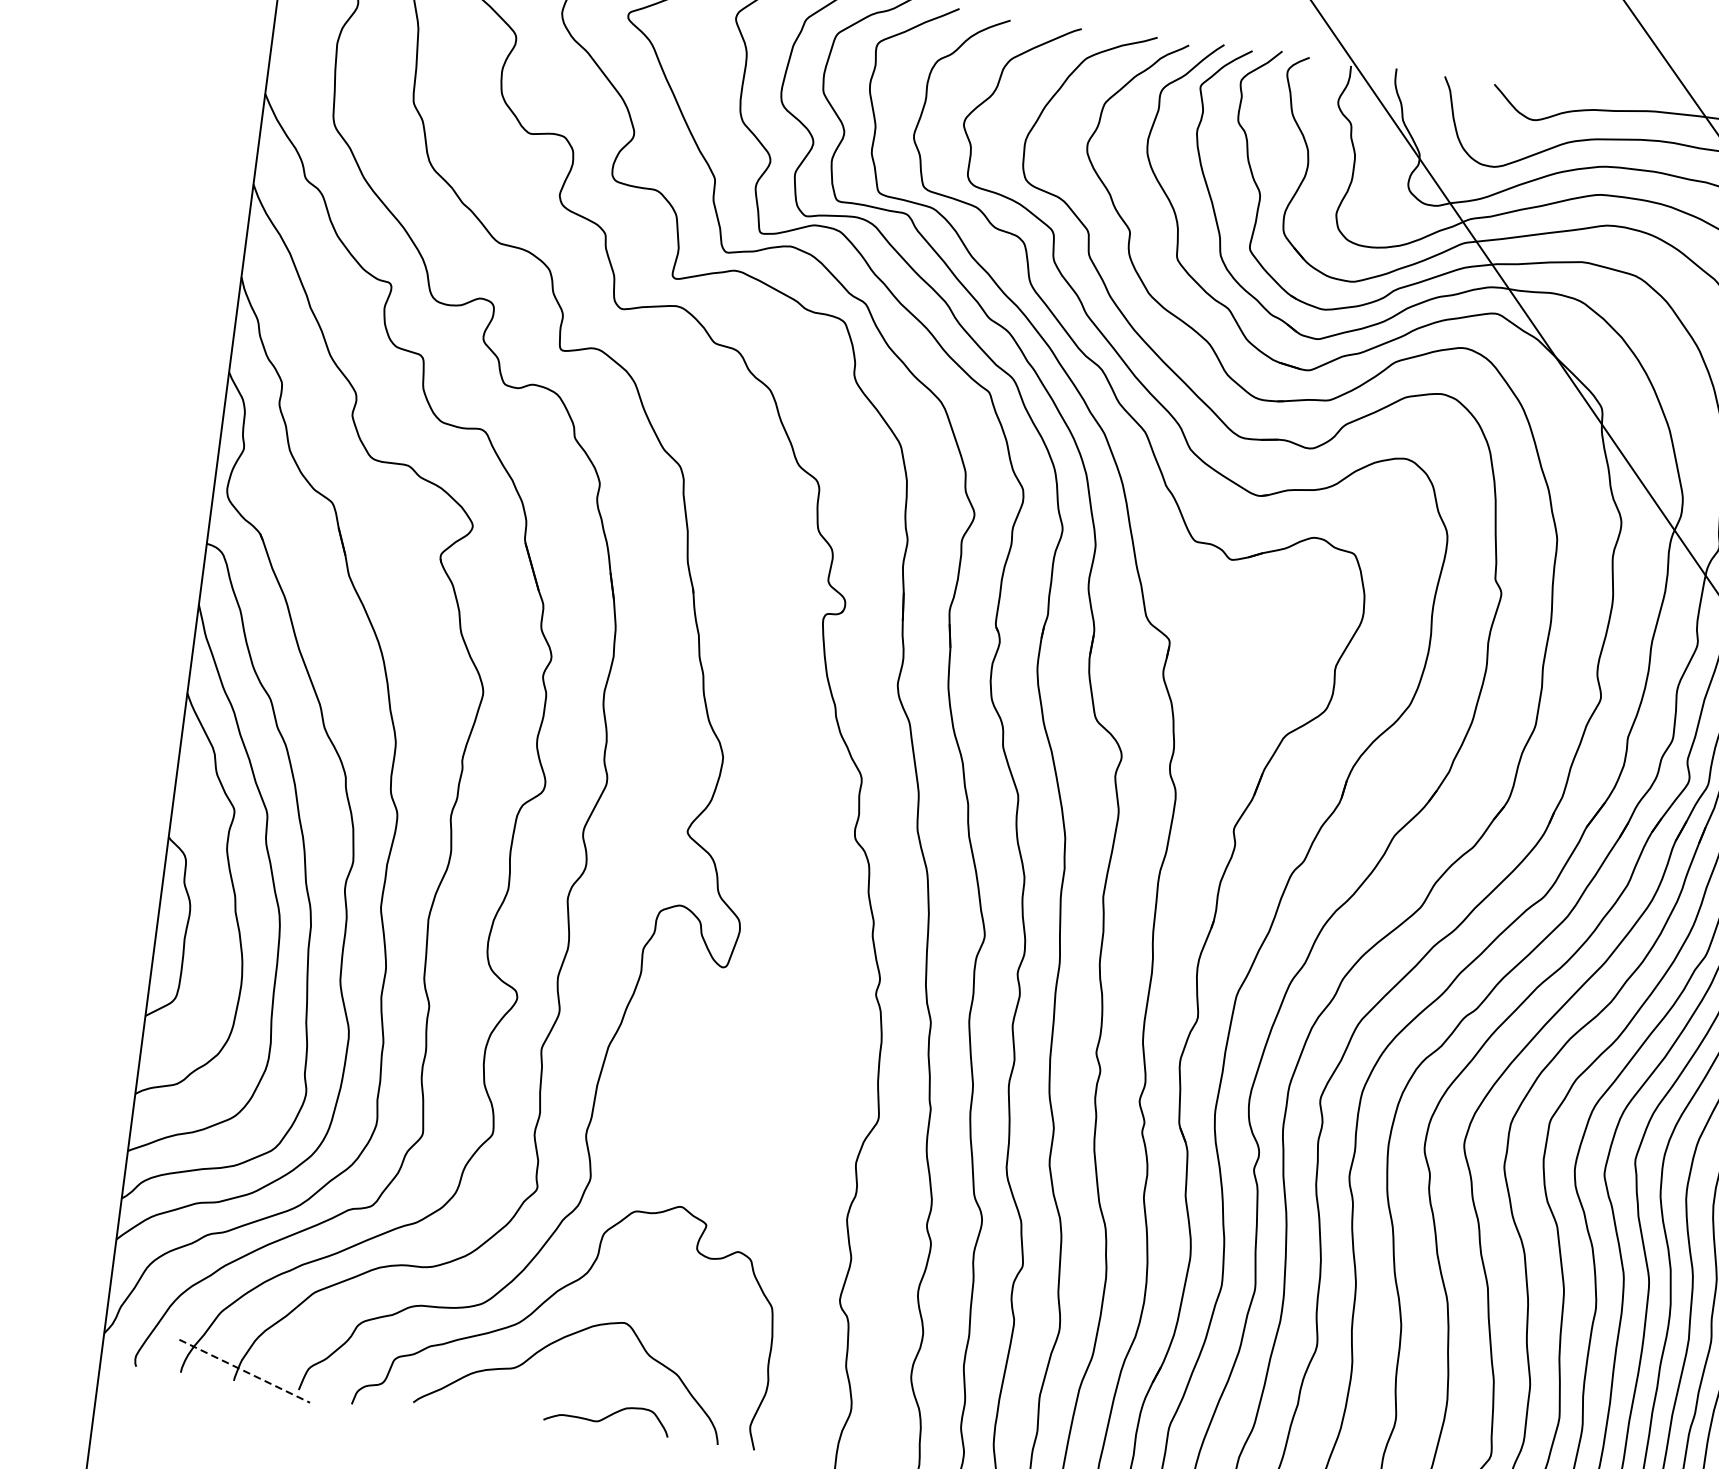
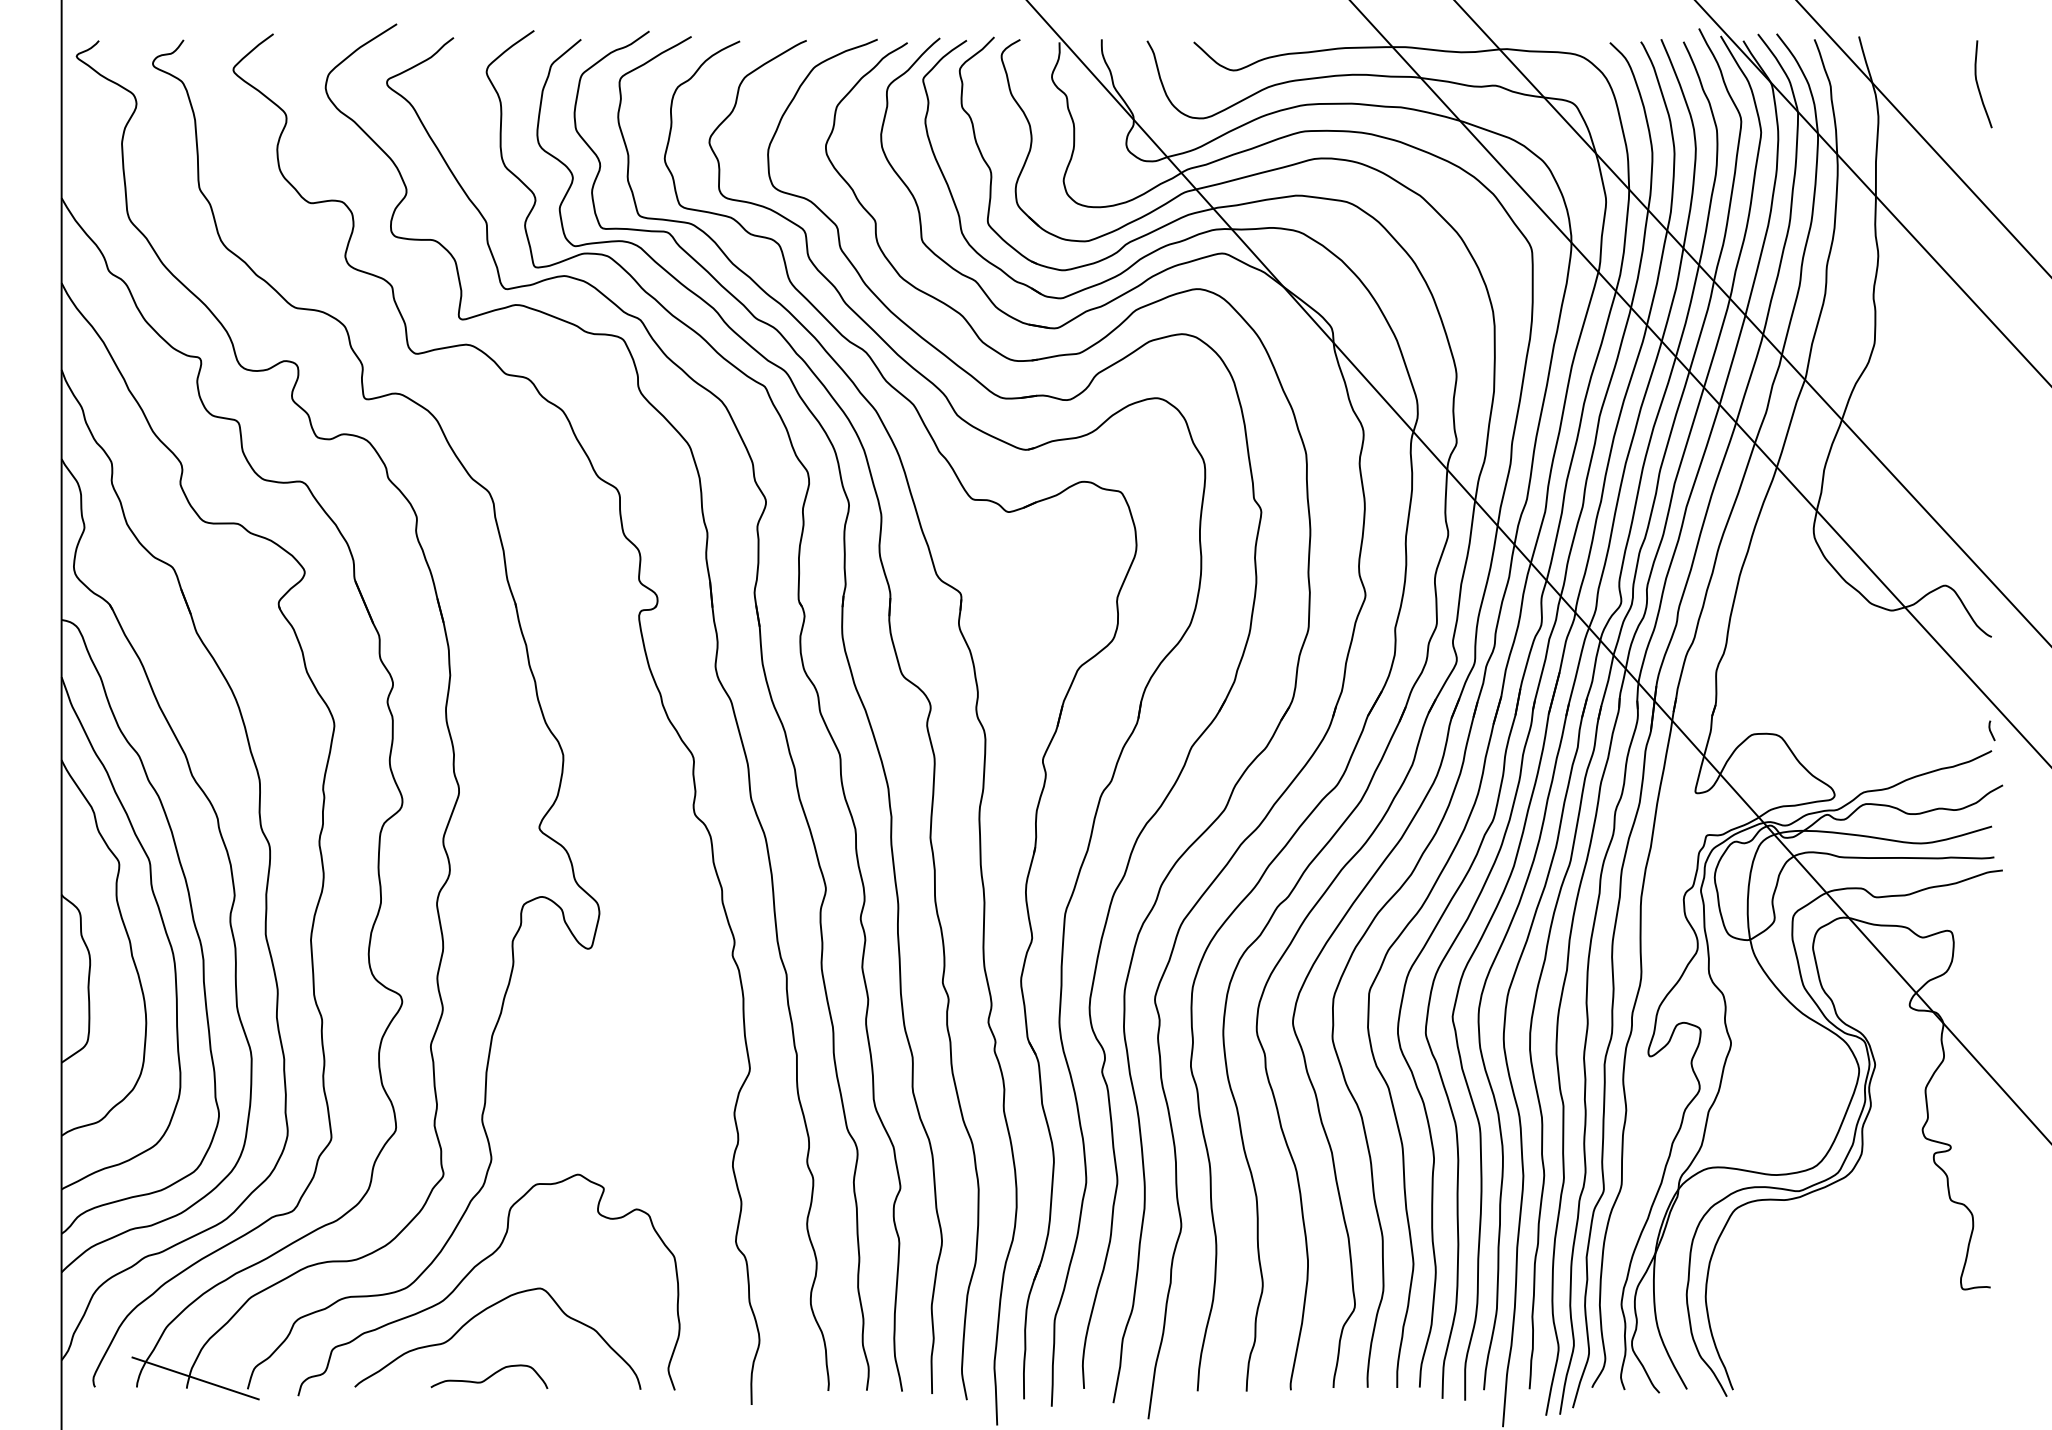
line: (245, 1371) -> (196, 1378), dashed -> solid
curve: (607, 1416) -> (489, 1376), moved

